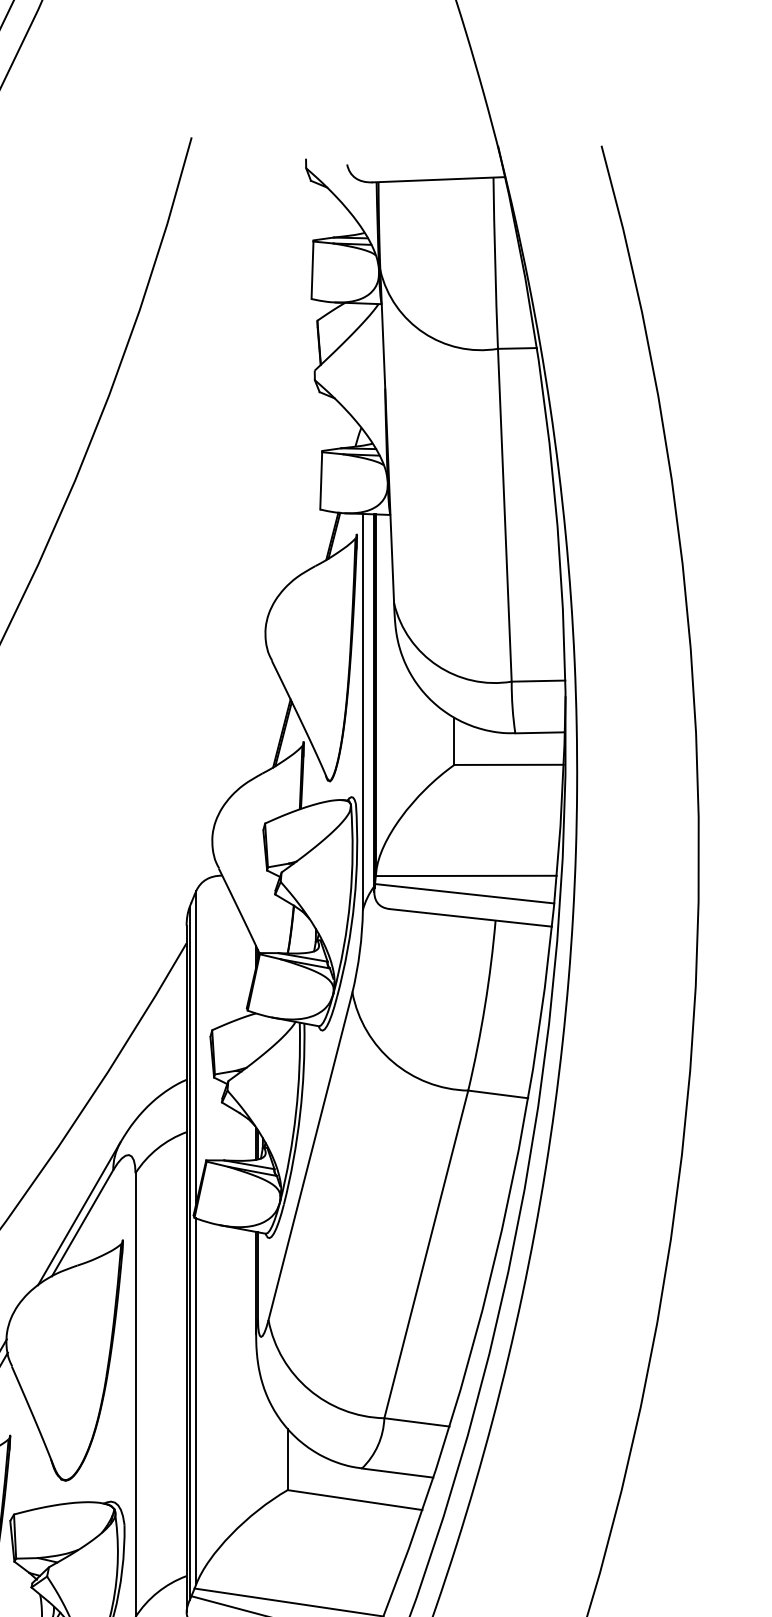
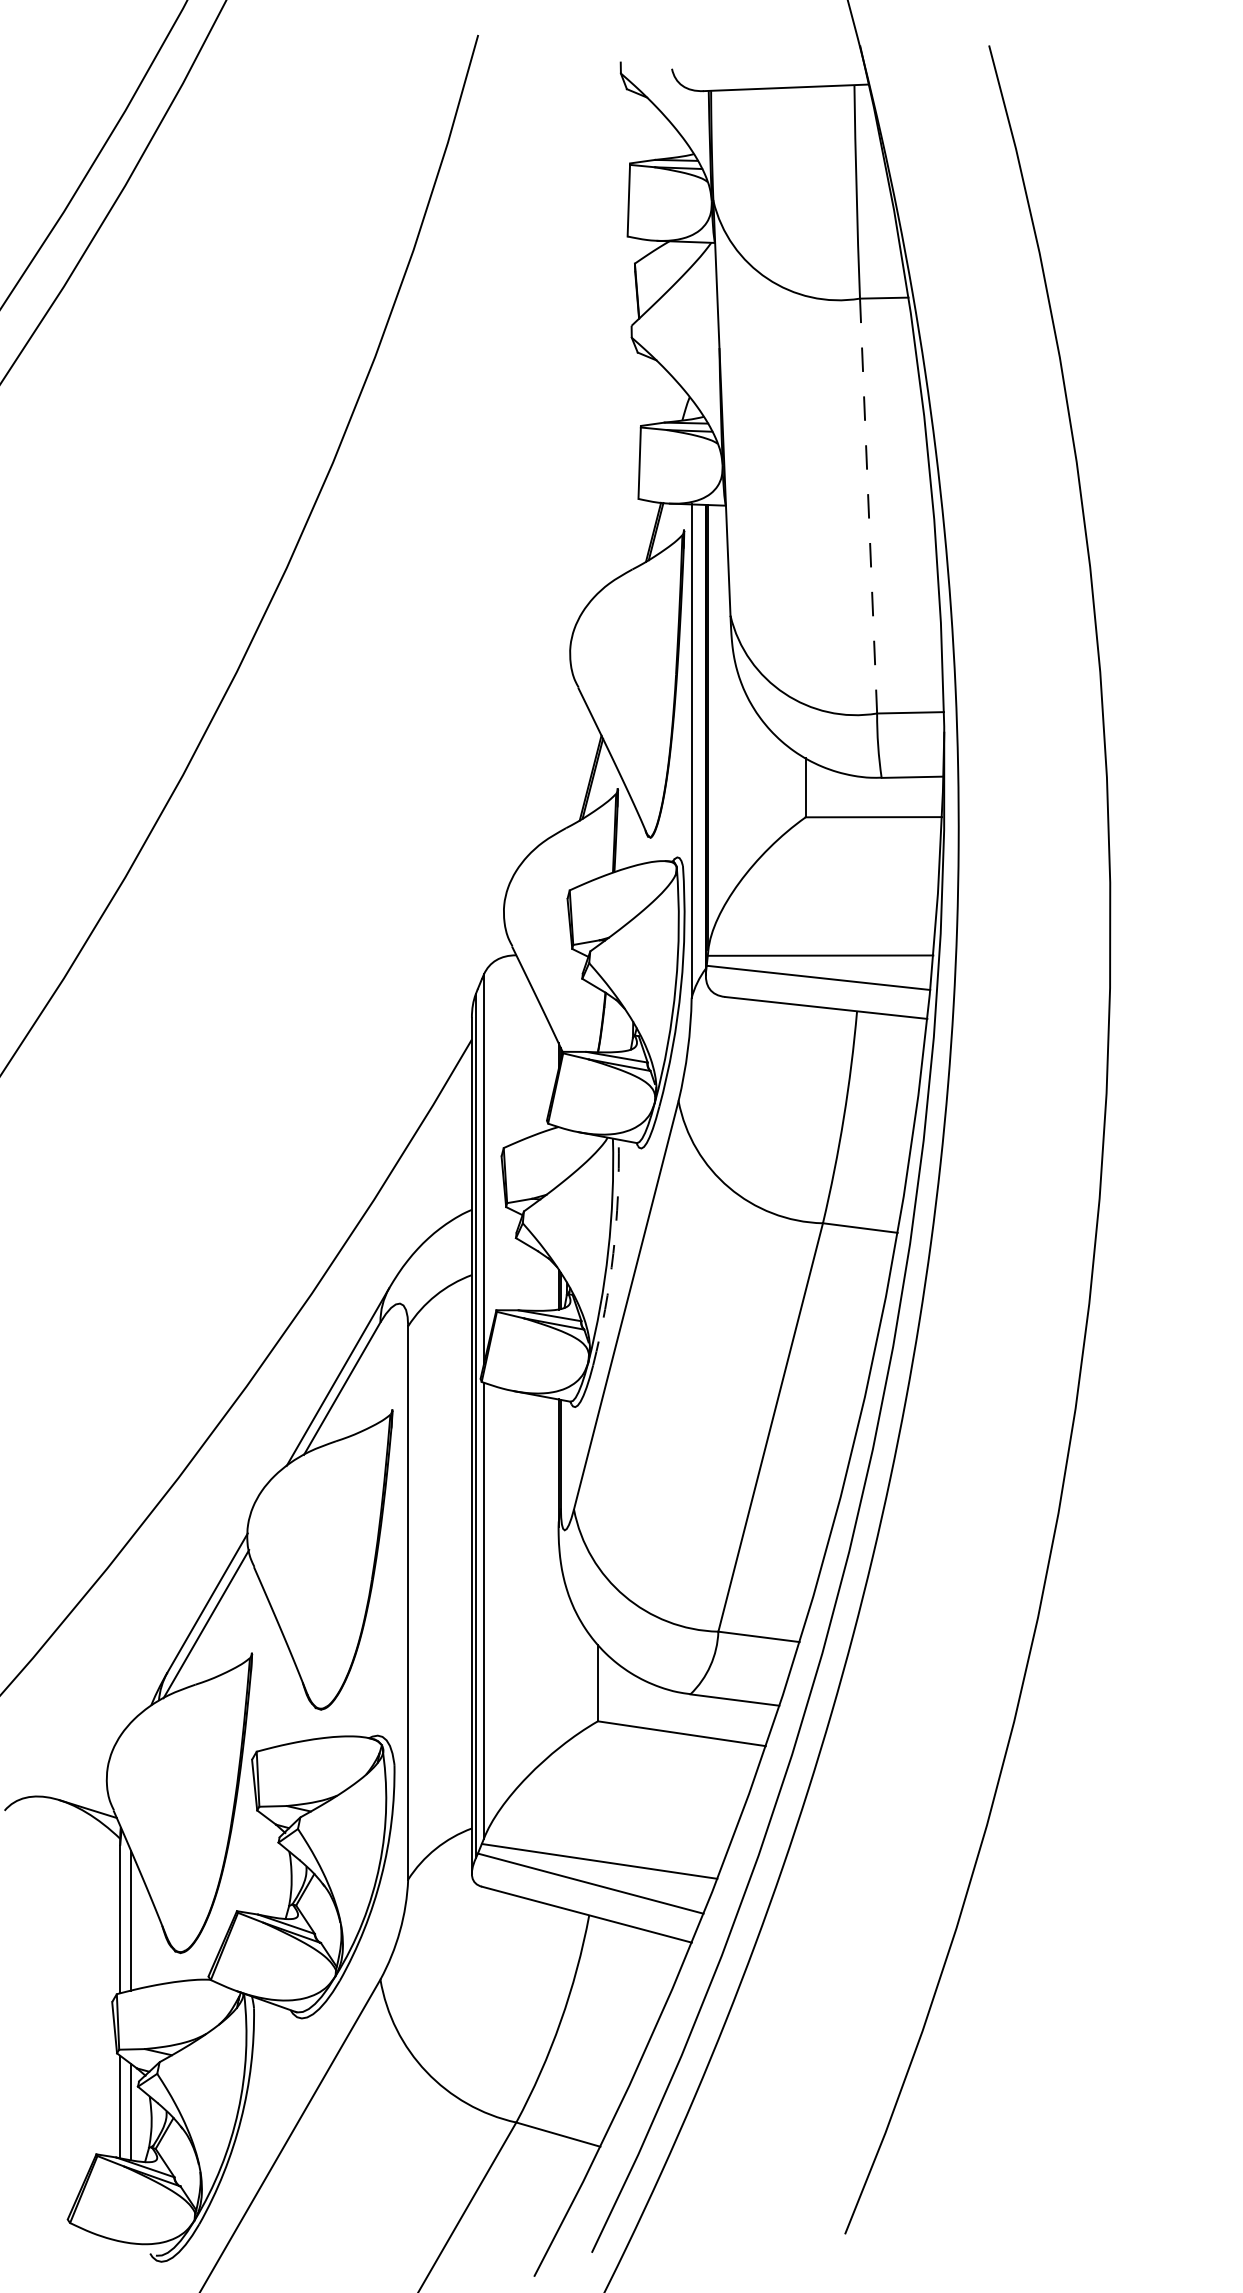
line: (504, 515) -> (868, 506), solid -> dashed
arc: (300, 1114) -> (613, 1253), solid -> dashed

